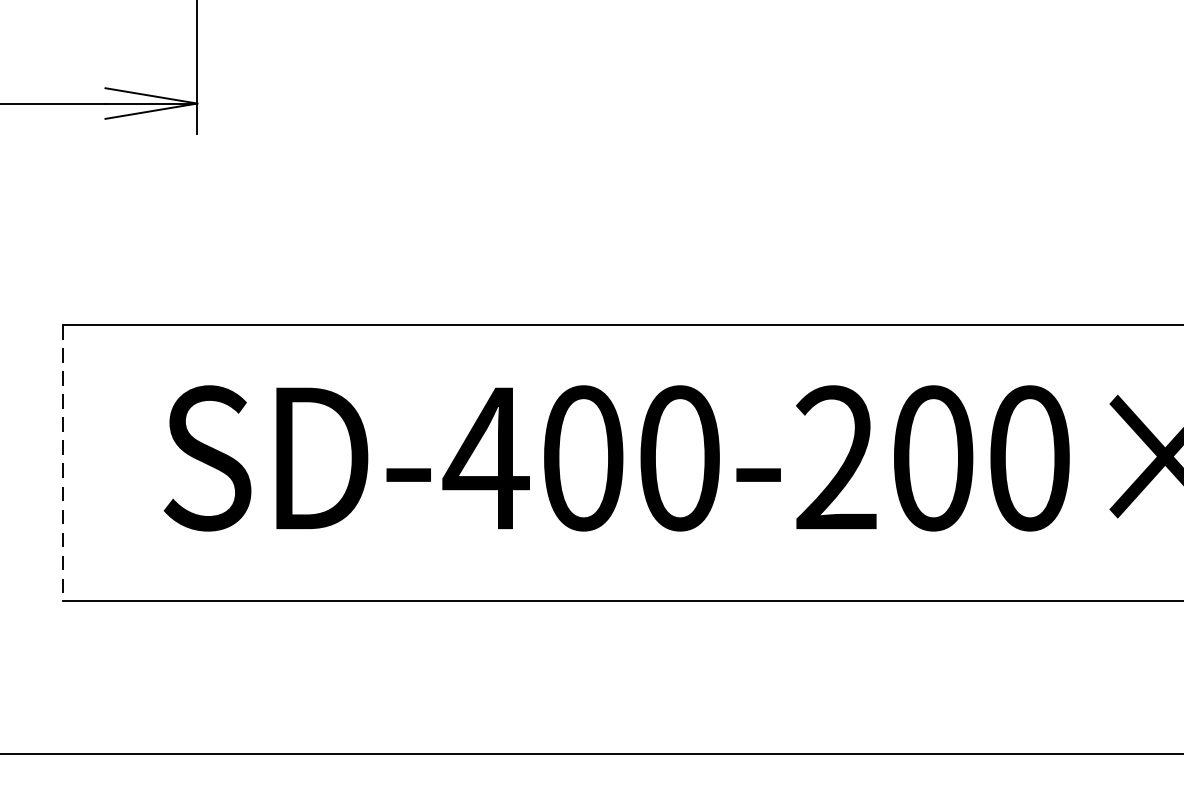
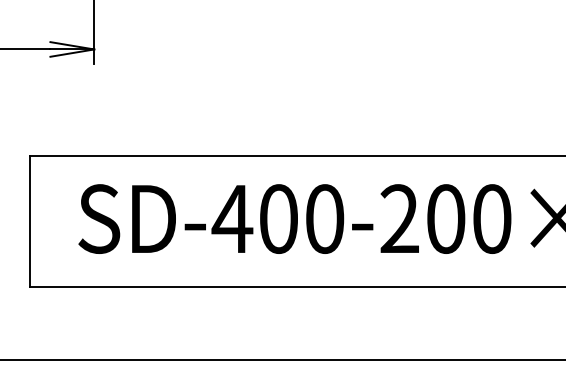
line: (63, 463) -> (30, 221), dashed -> solid

